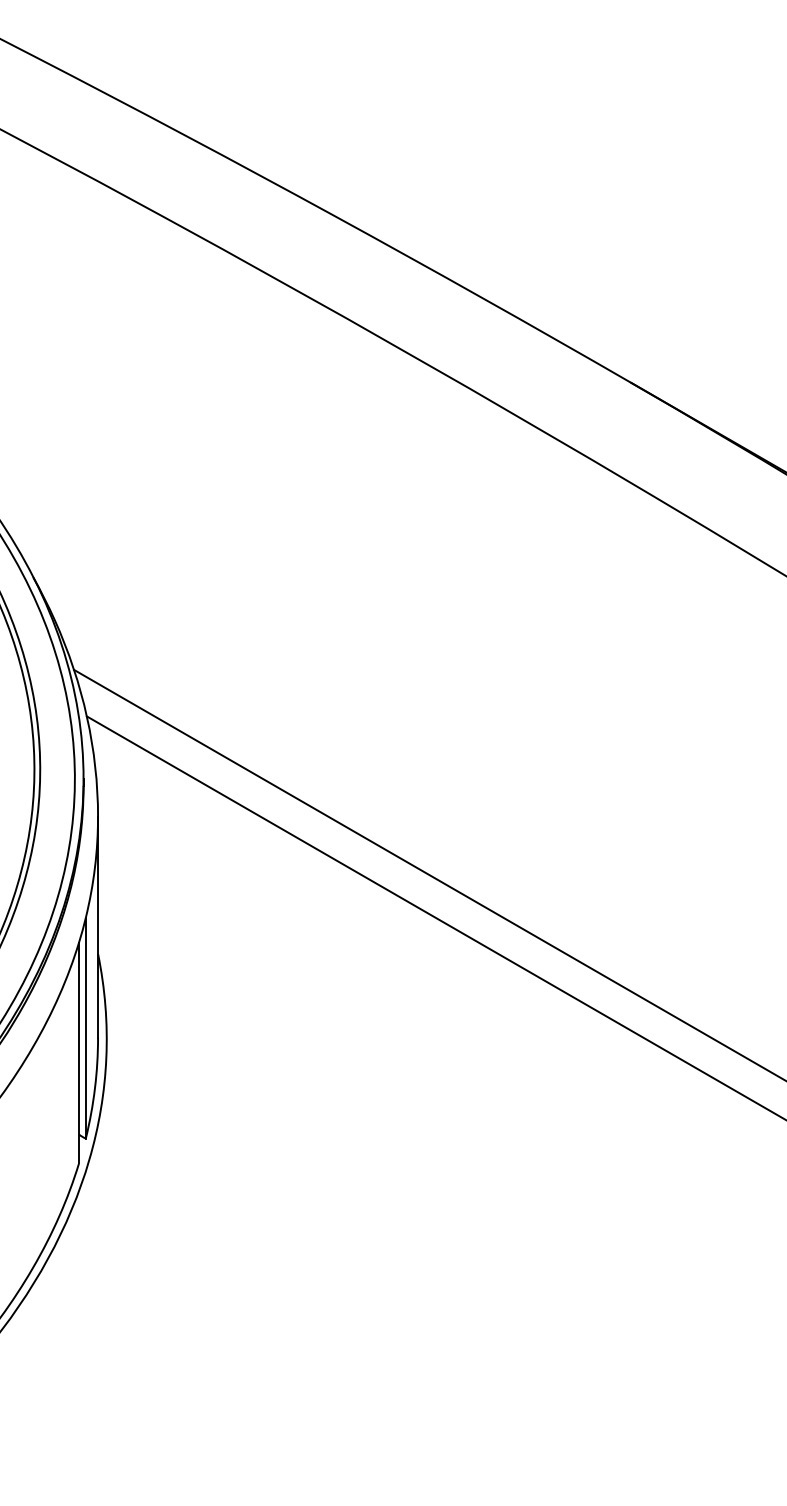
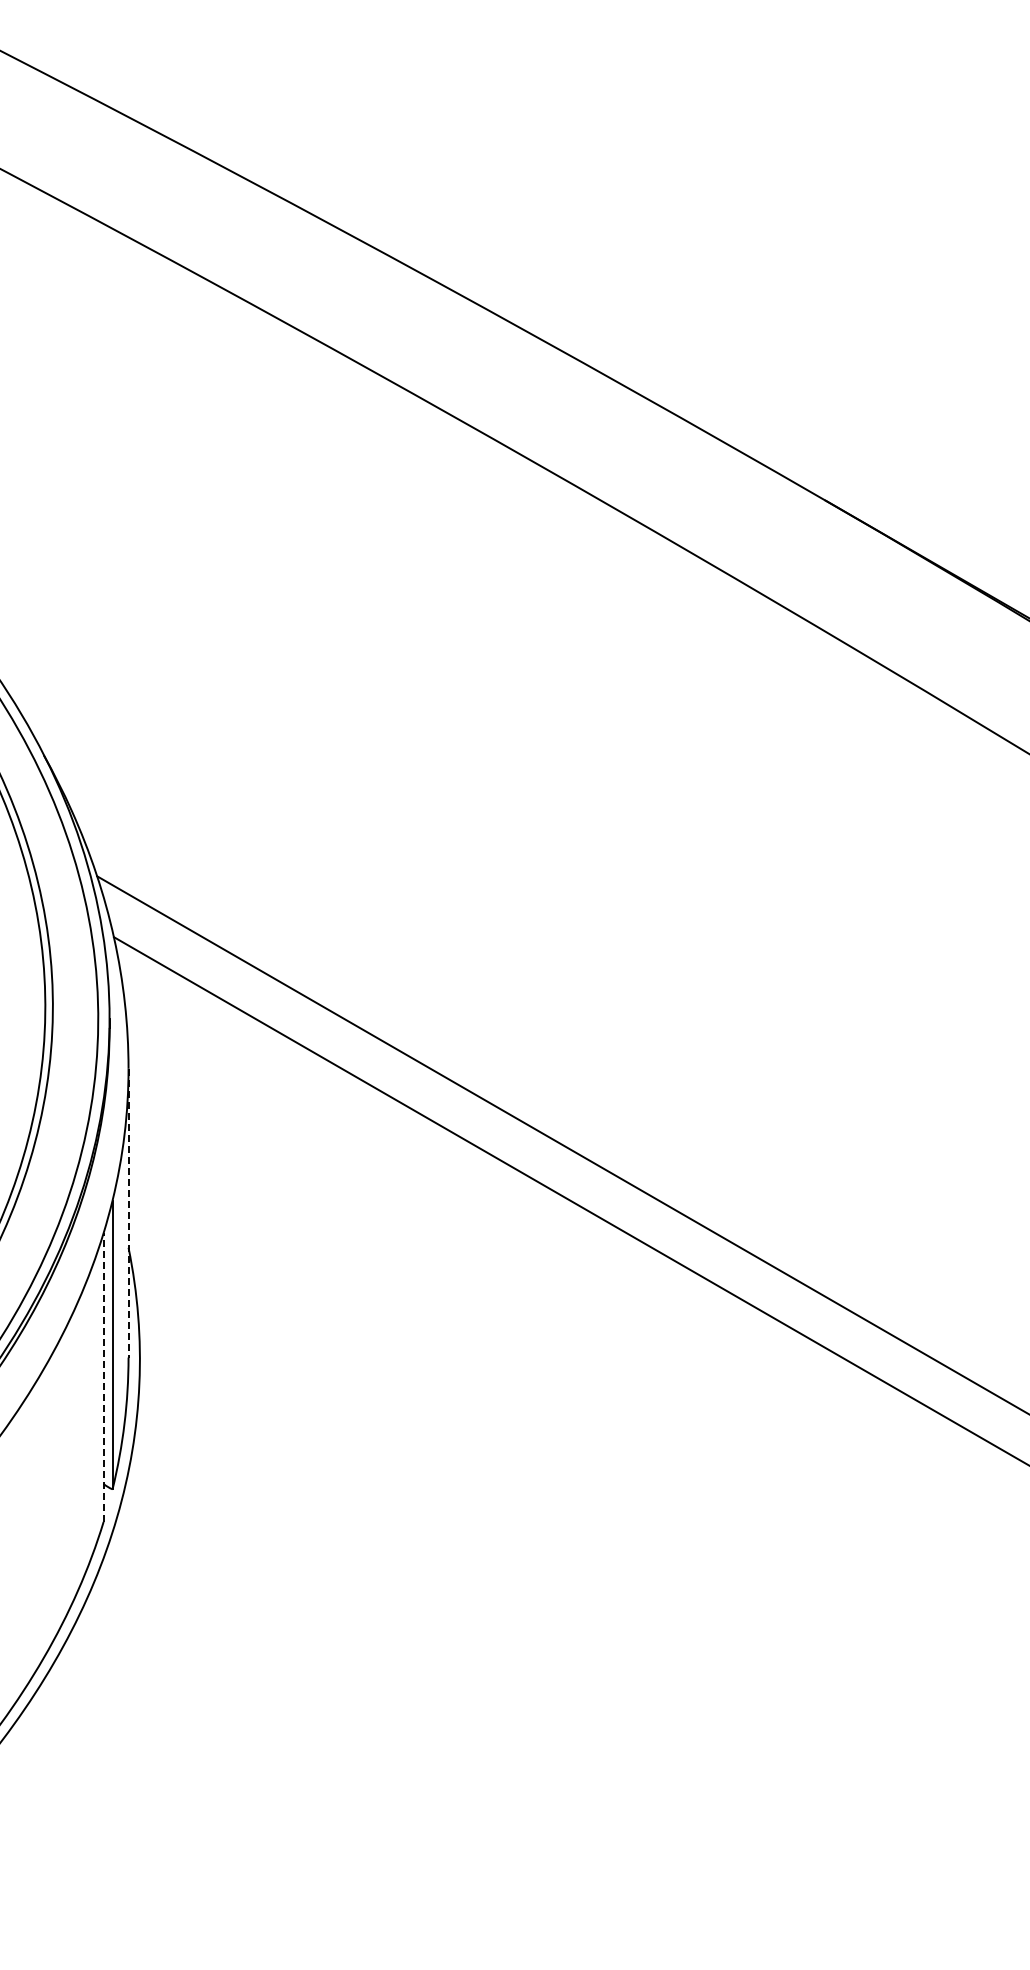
line: (98, 927) -> (128, 1213), solid -> dashed
line: (78, 1053) -> (103, 1377), solid -> dashed

